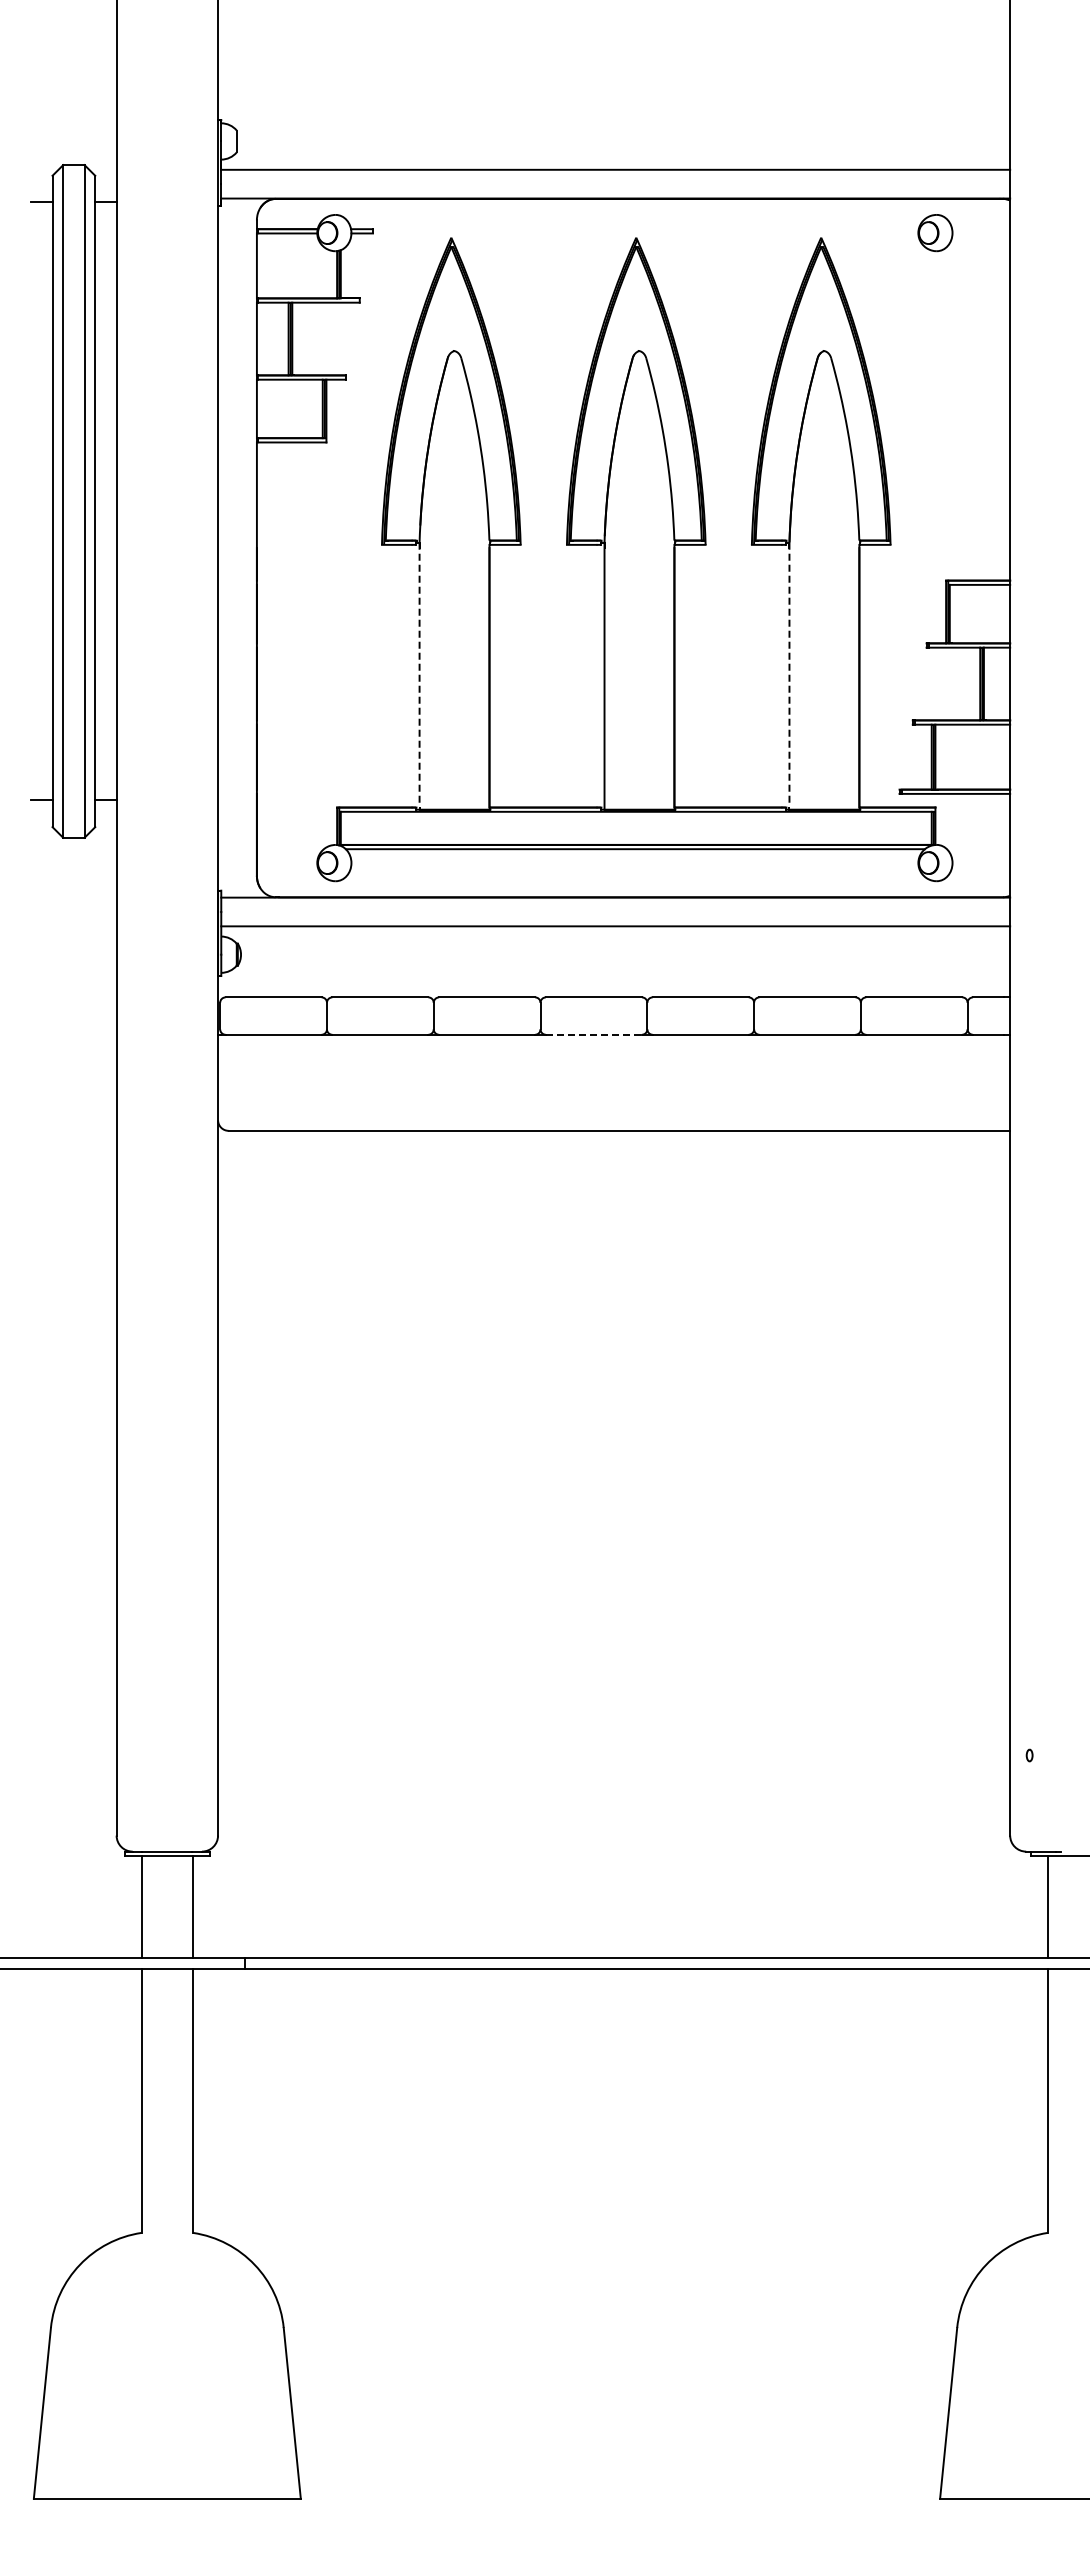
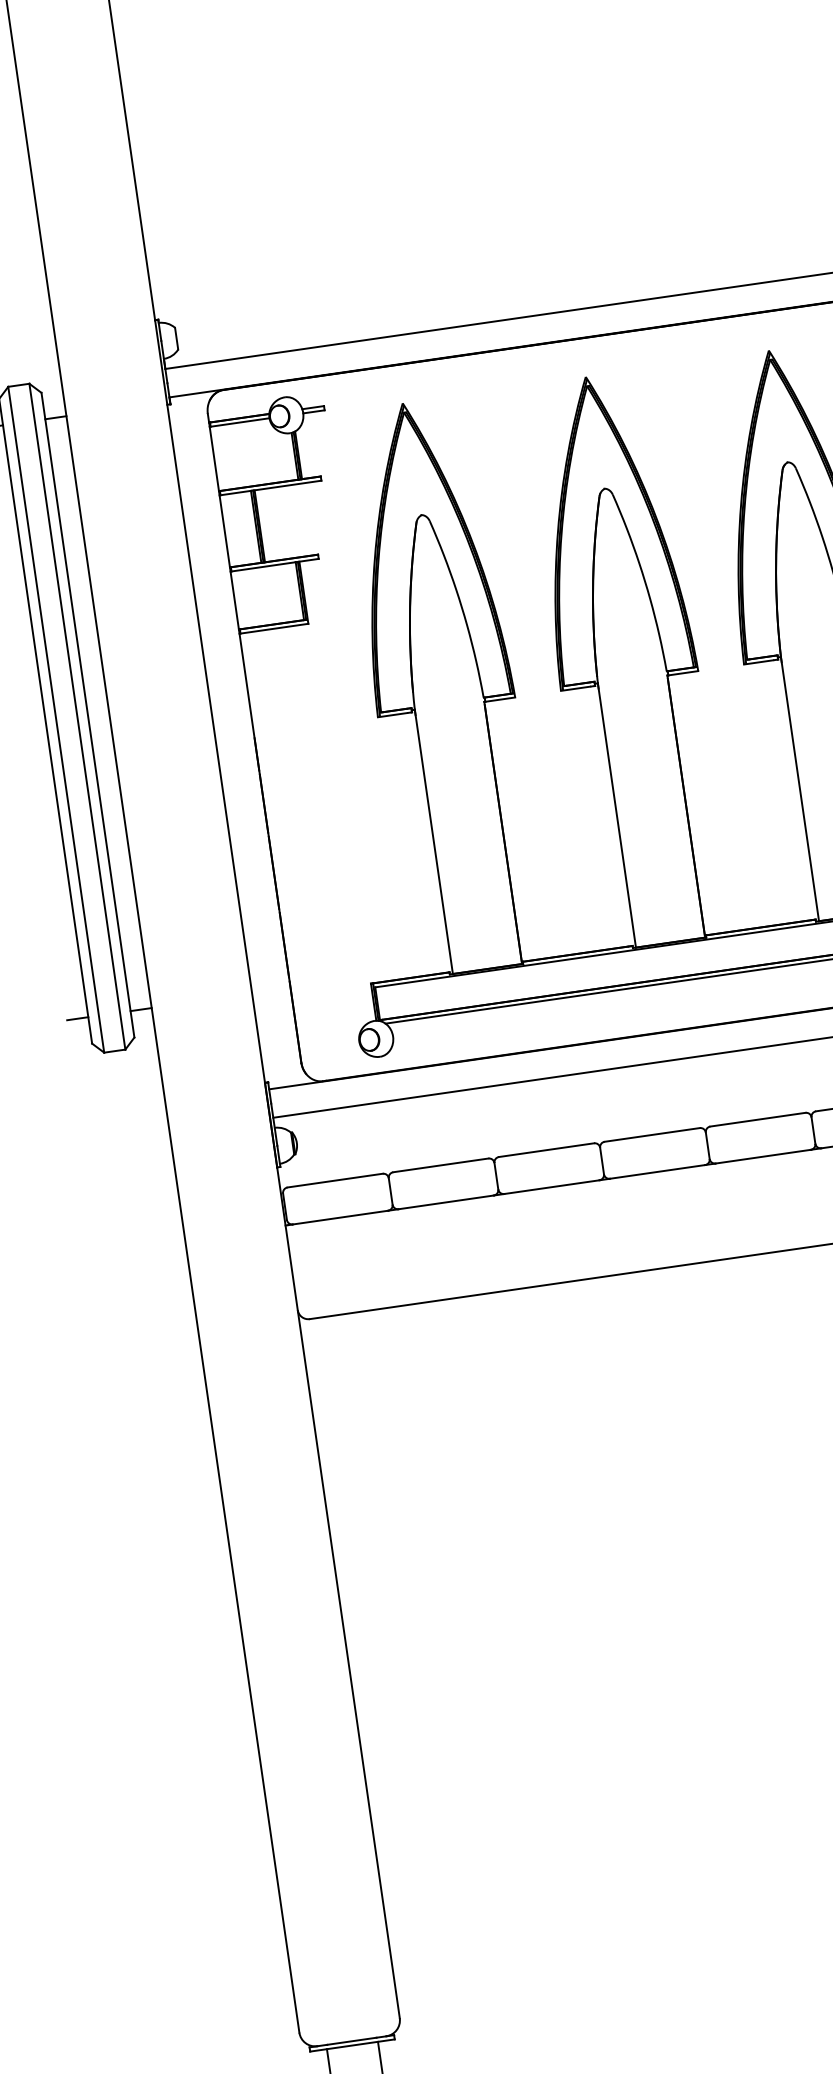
line: (419, 676) -> (433, 842), dashed -> solid
line: (789, 676) -> (800, 789), dashed -> solid
line: (594, 1034) -> (658, 1171), dashed -> solid

